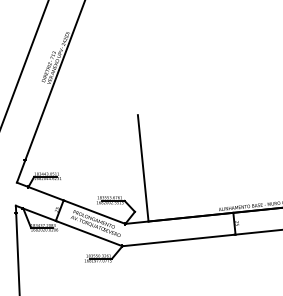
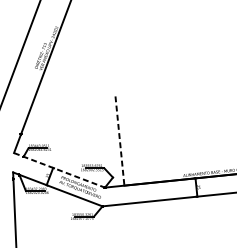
line: (143, 168) -> (120, 141), solid -> dashed
line: (71, 203) -> (59, 170), solid -> dashed

